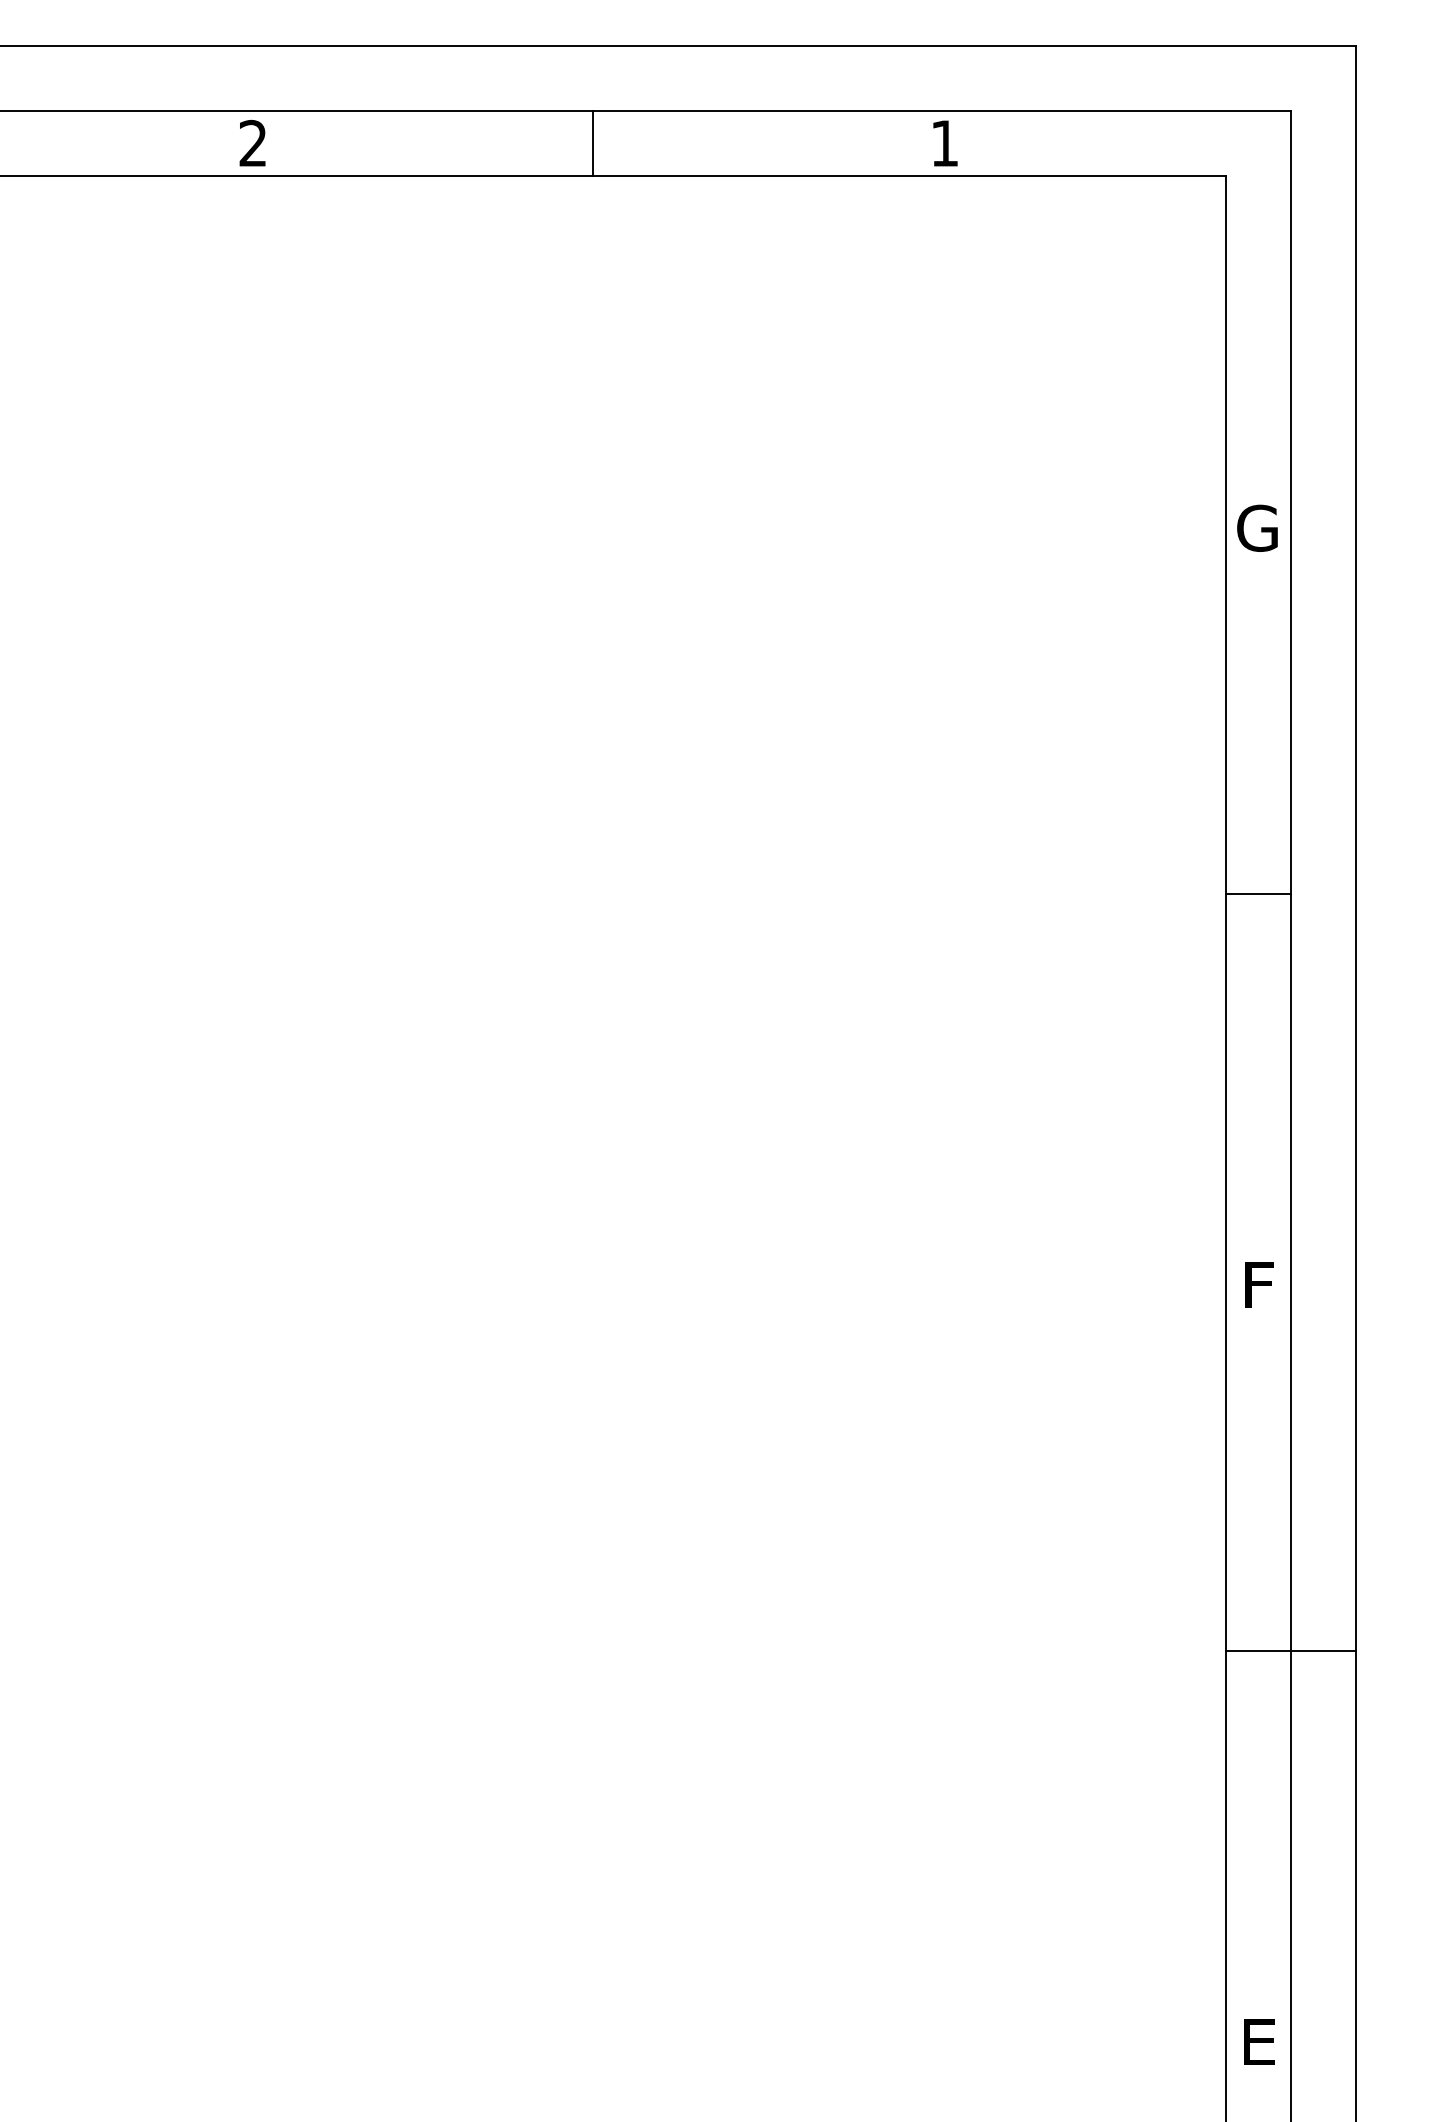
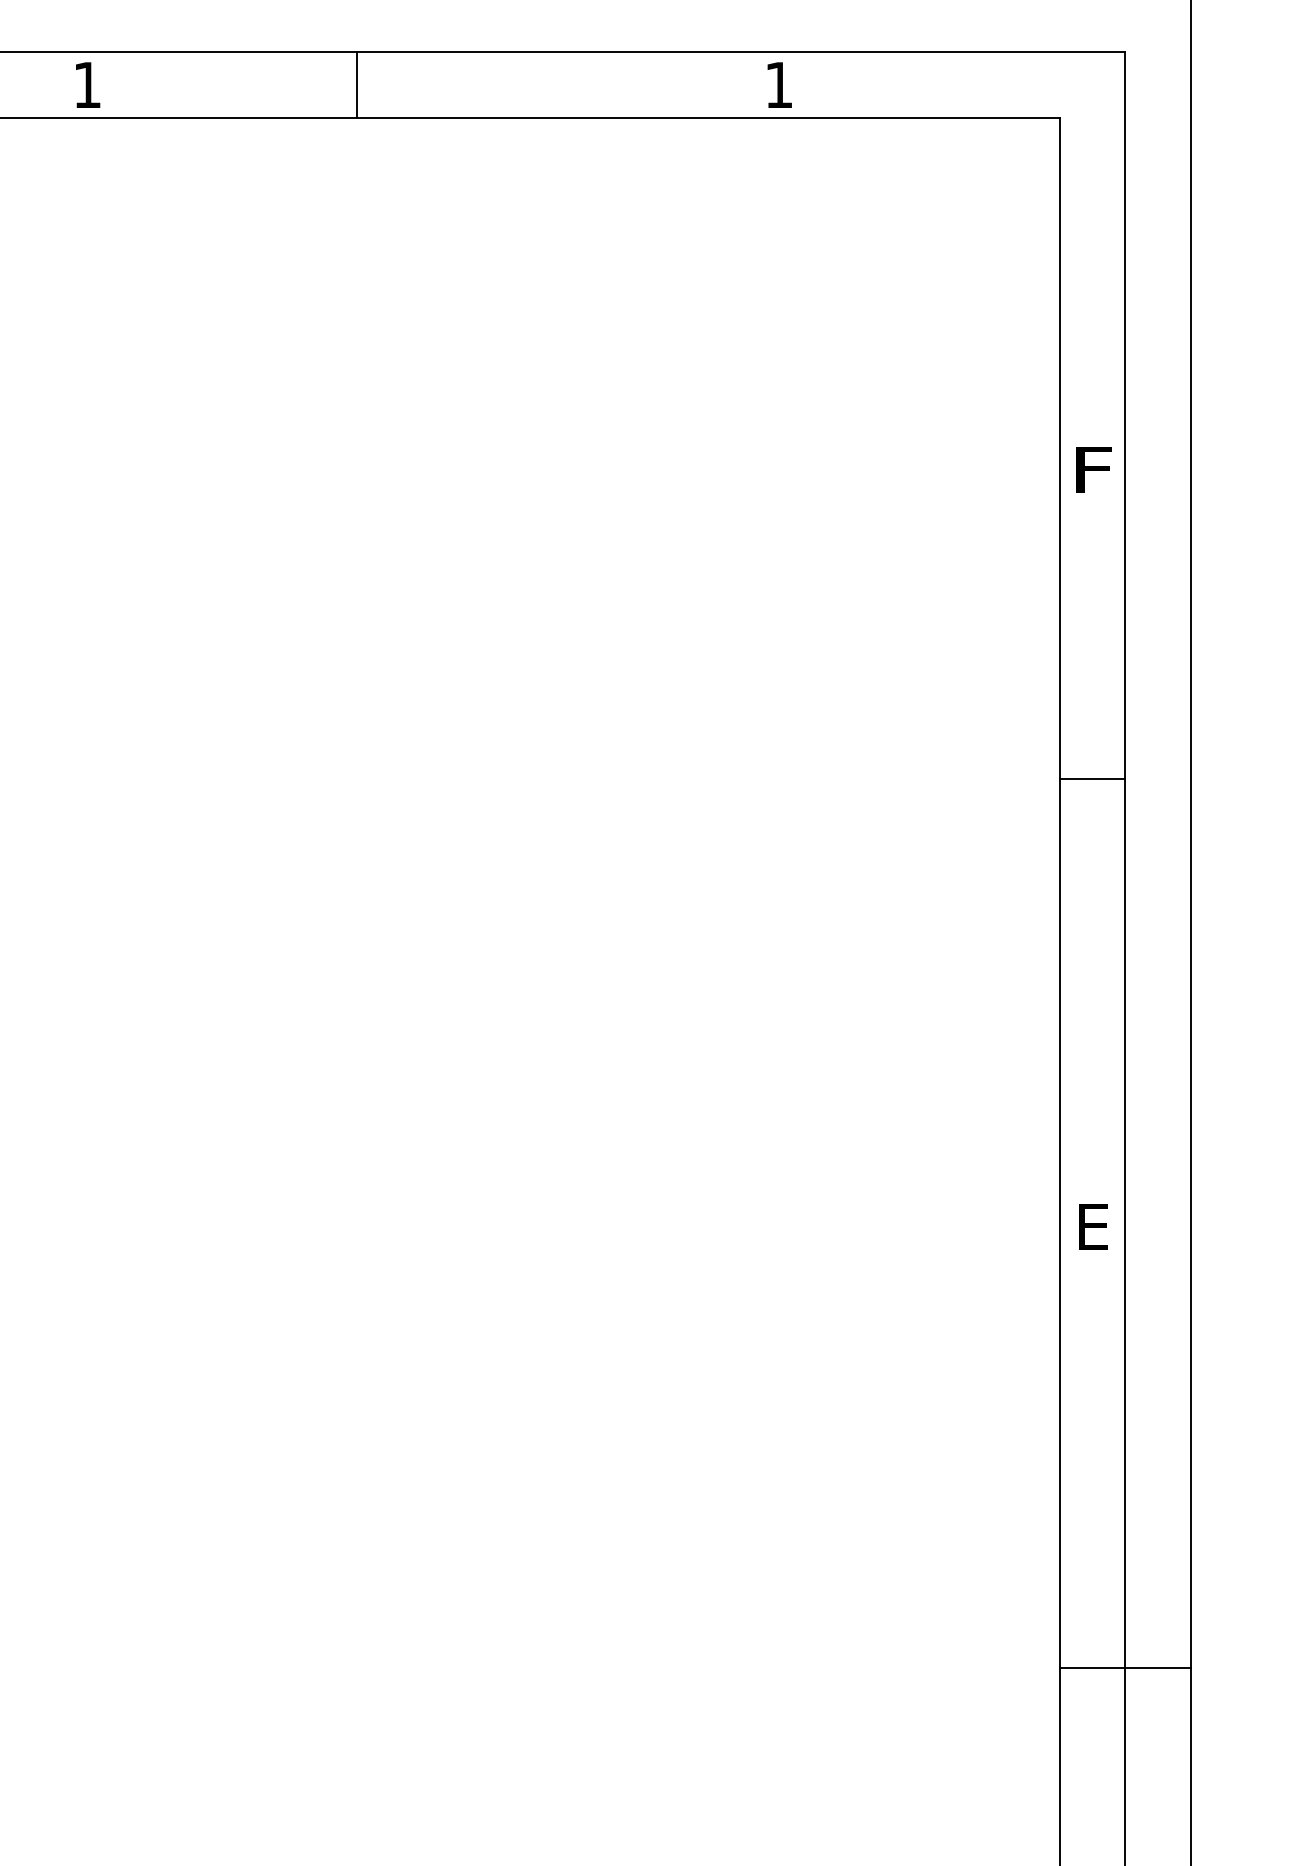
text: (252, 142) -> (86, 84), 2 -> 1
line: (592, 143) -> (356, 85), moved
text: (1257, 527) -> (1091, 469), G -> F
line: (1257, 893) -> (1091, 779), moved
text: (1262, 1284) -> (1096, 1226), F -> E
line: (1290, 1650) -> (1124, 1668), moved

